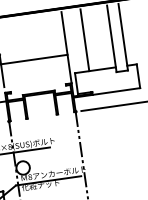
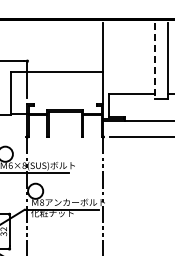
line: (112, 39) -> (155, 61), solid -> dashed
line: (84, 40) -> (124, 58), removed

